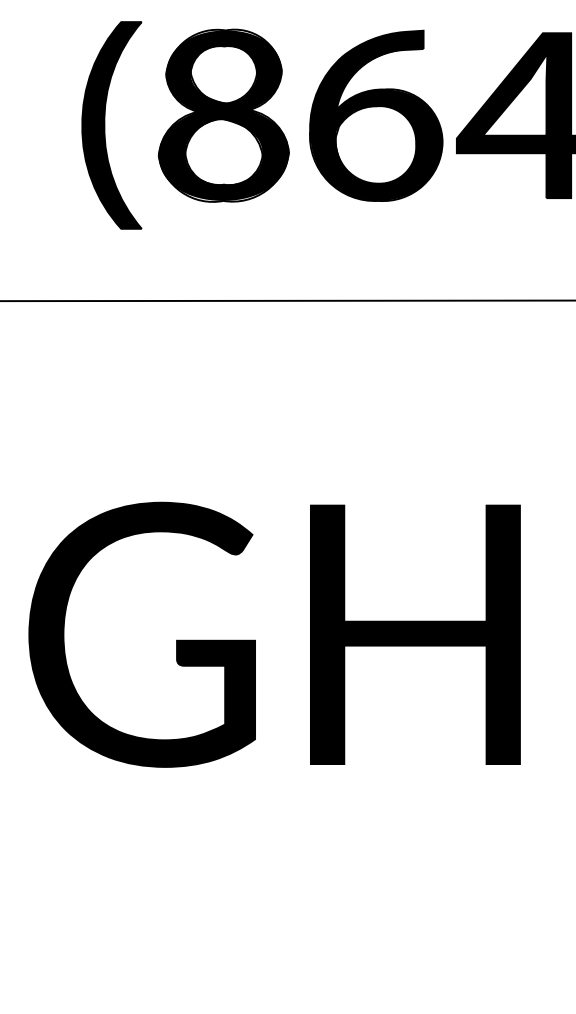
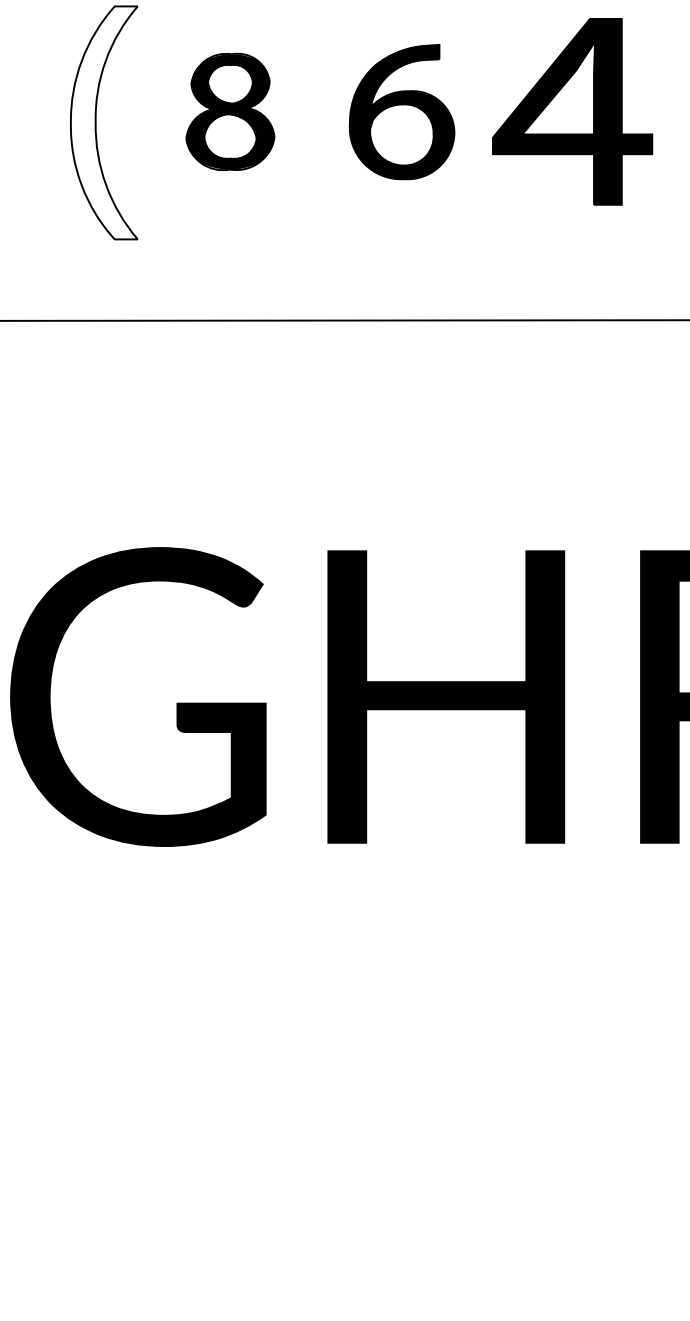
part: (223, 115) -> (230, 111), size x0.6
part: (375, 115) -> (401, 111), size x0.7
fill: (111, 125) -> (103, 122), removed

